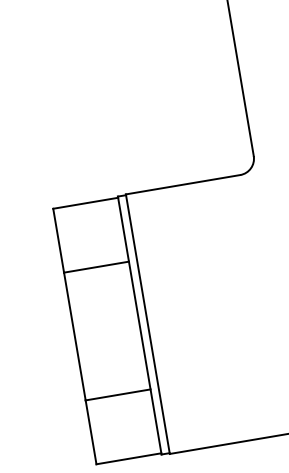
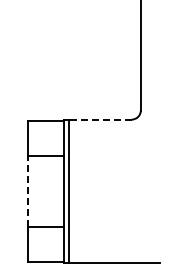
line: (183, 184) -> (100, 119), solid -> dashed
line: (75, 334) -> (28, 190), solid -> dashed

